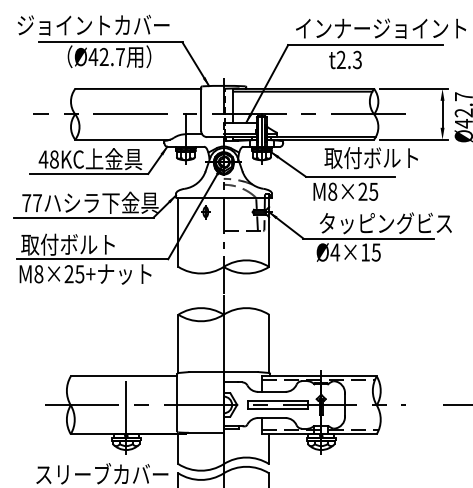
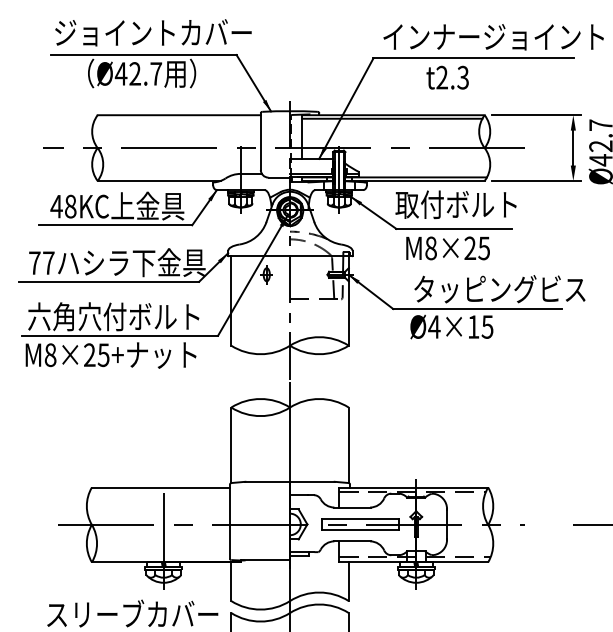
text: (93, 25) -> (153, 32), moved
text: (370, 157) -> (455, 204), moved
text: (87, 244) -> (113, 316), 取付ボルト -> 六角穴付ボルト

